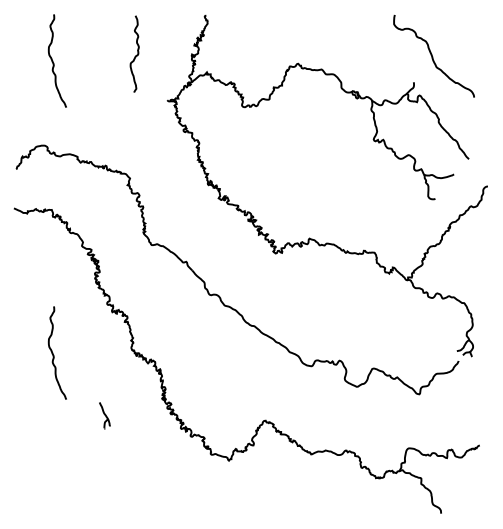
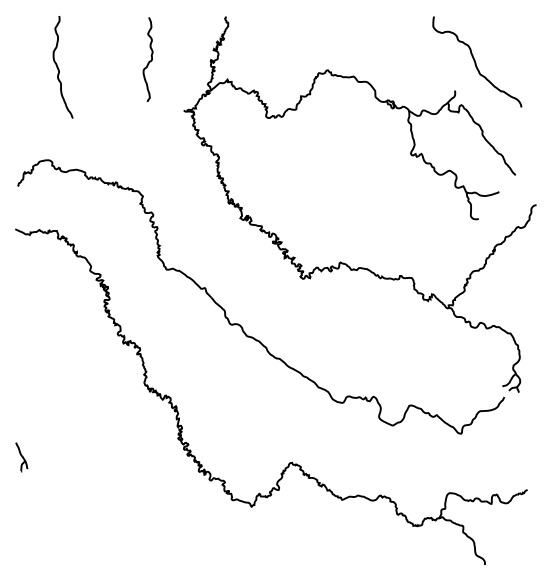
curve: (53, 352) -> (58, 387), removed
part: (104, 415) -> (21, 457), moved

